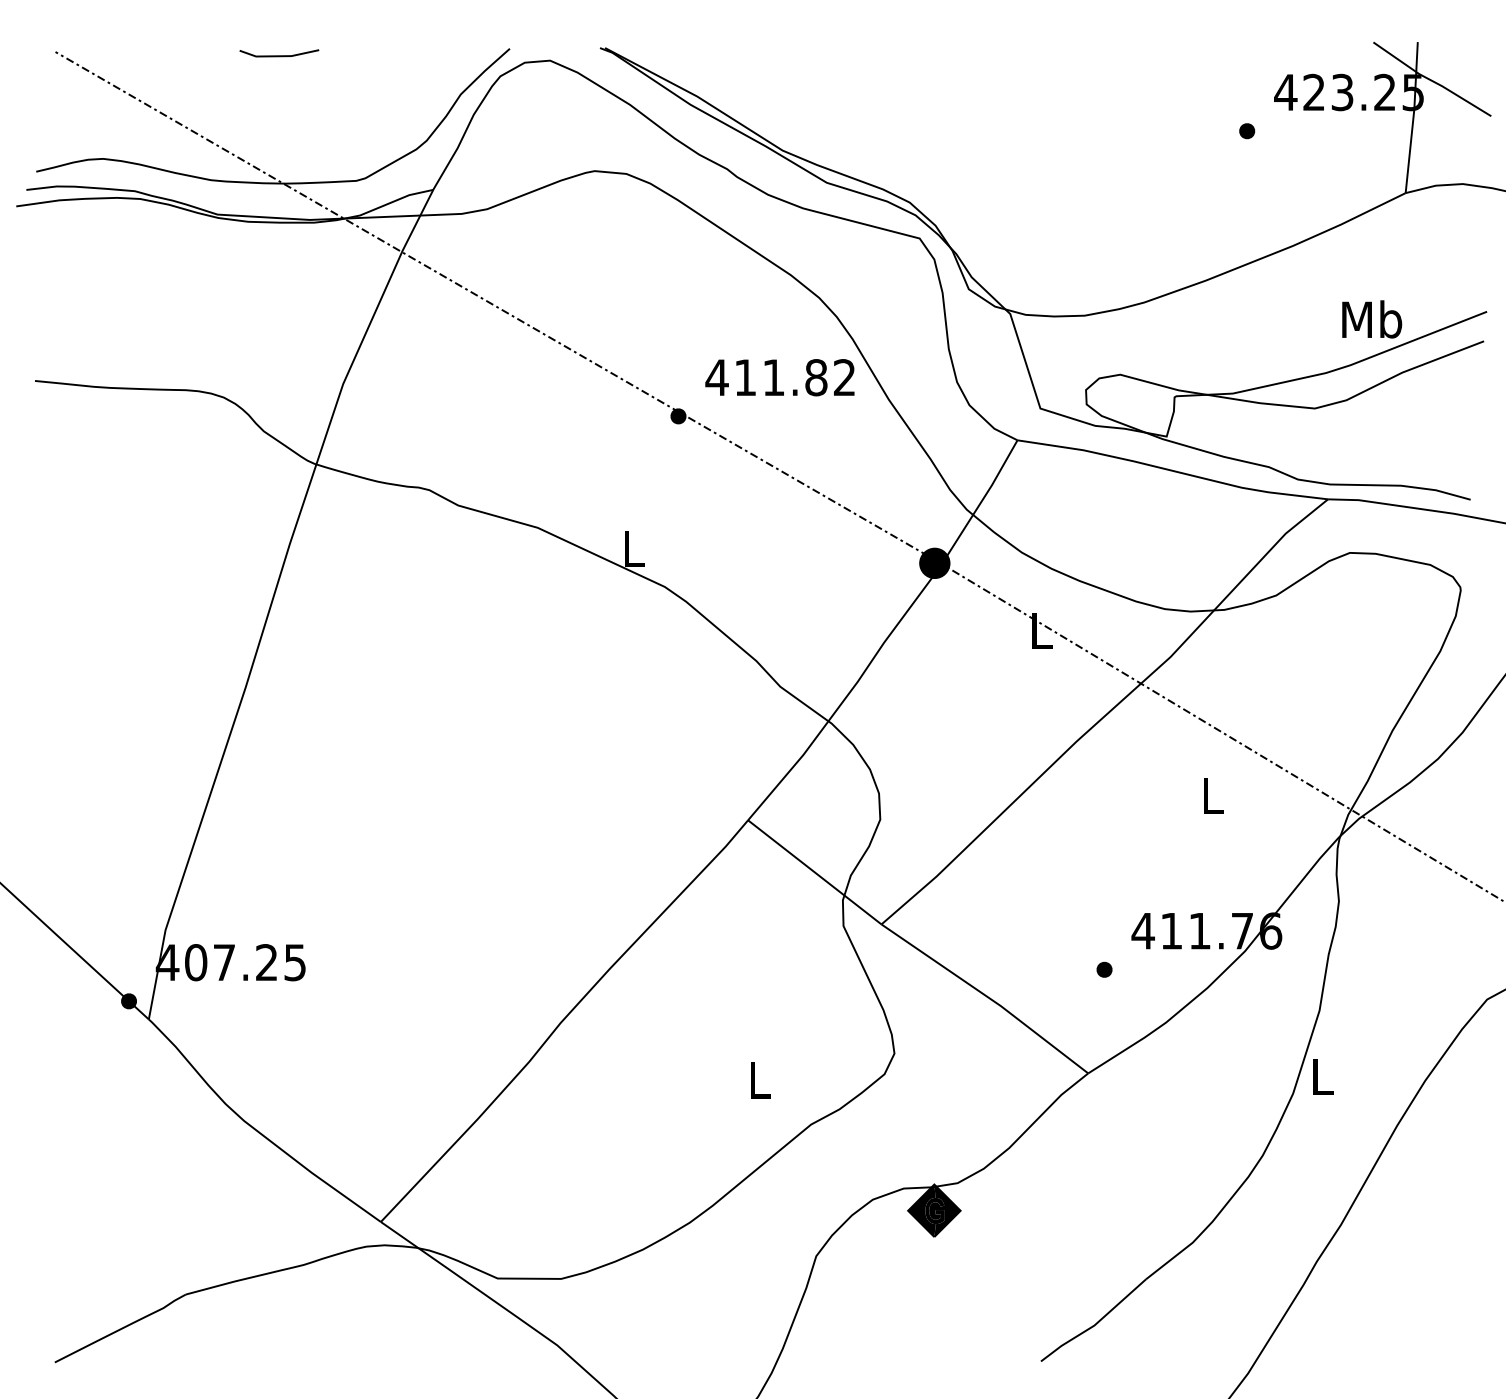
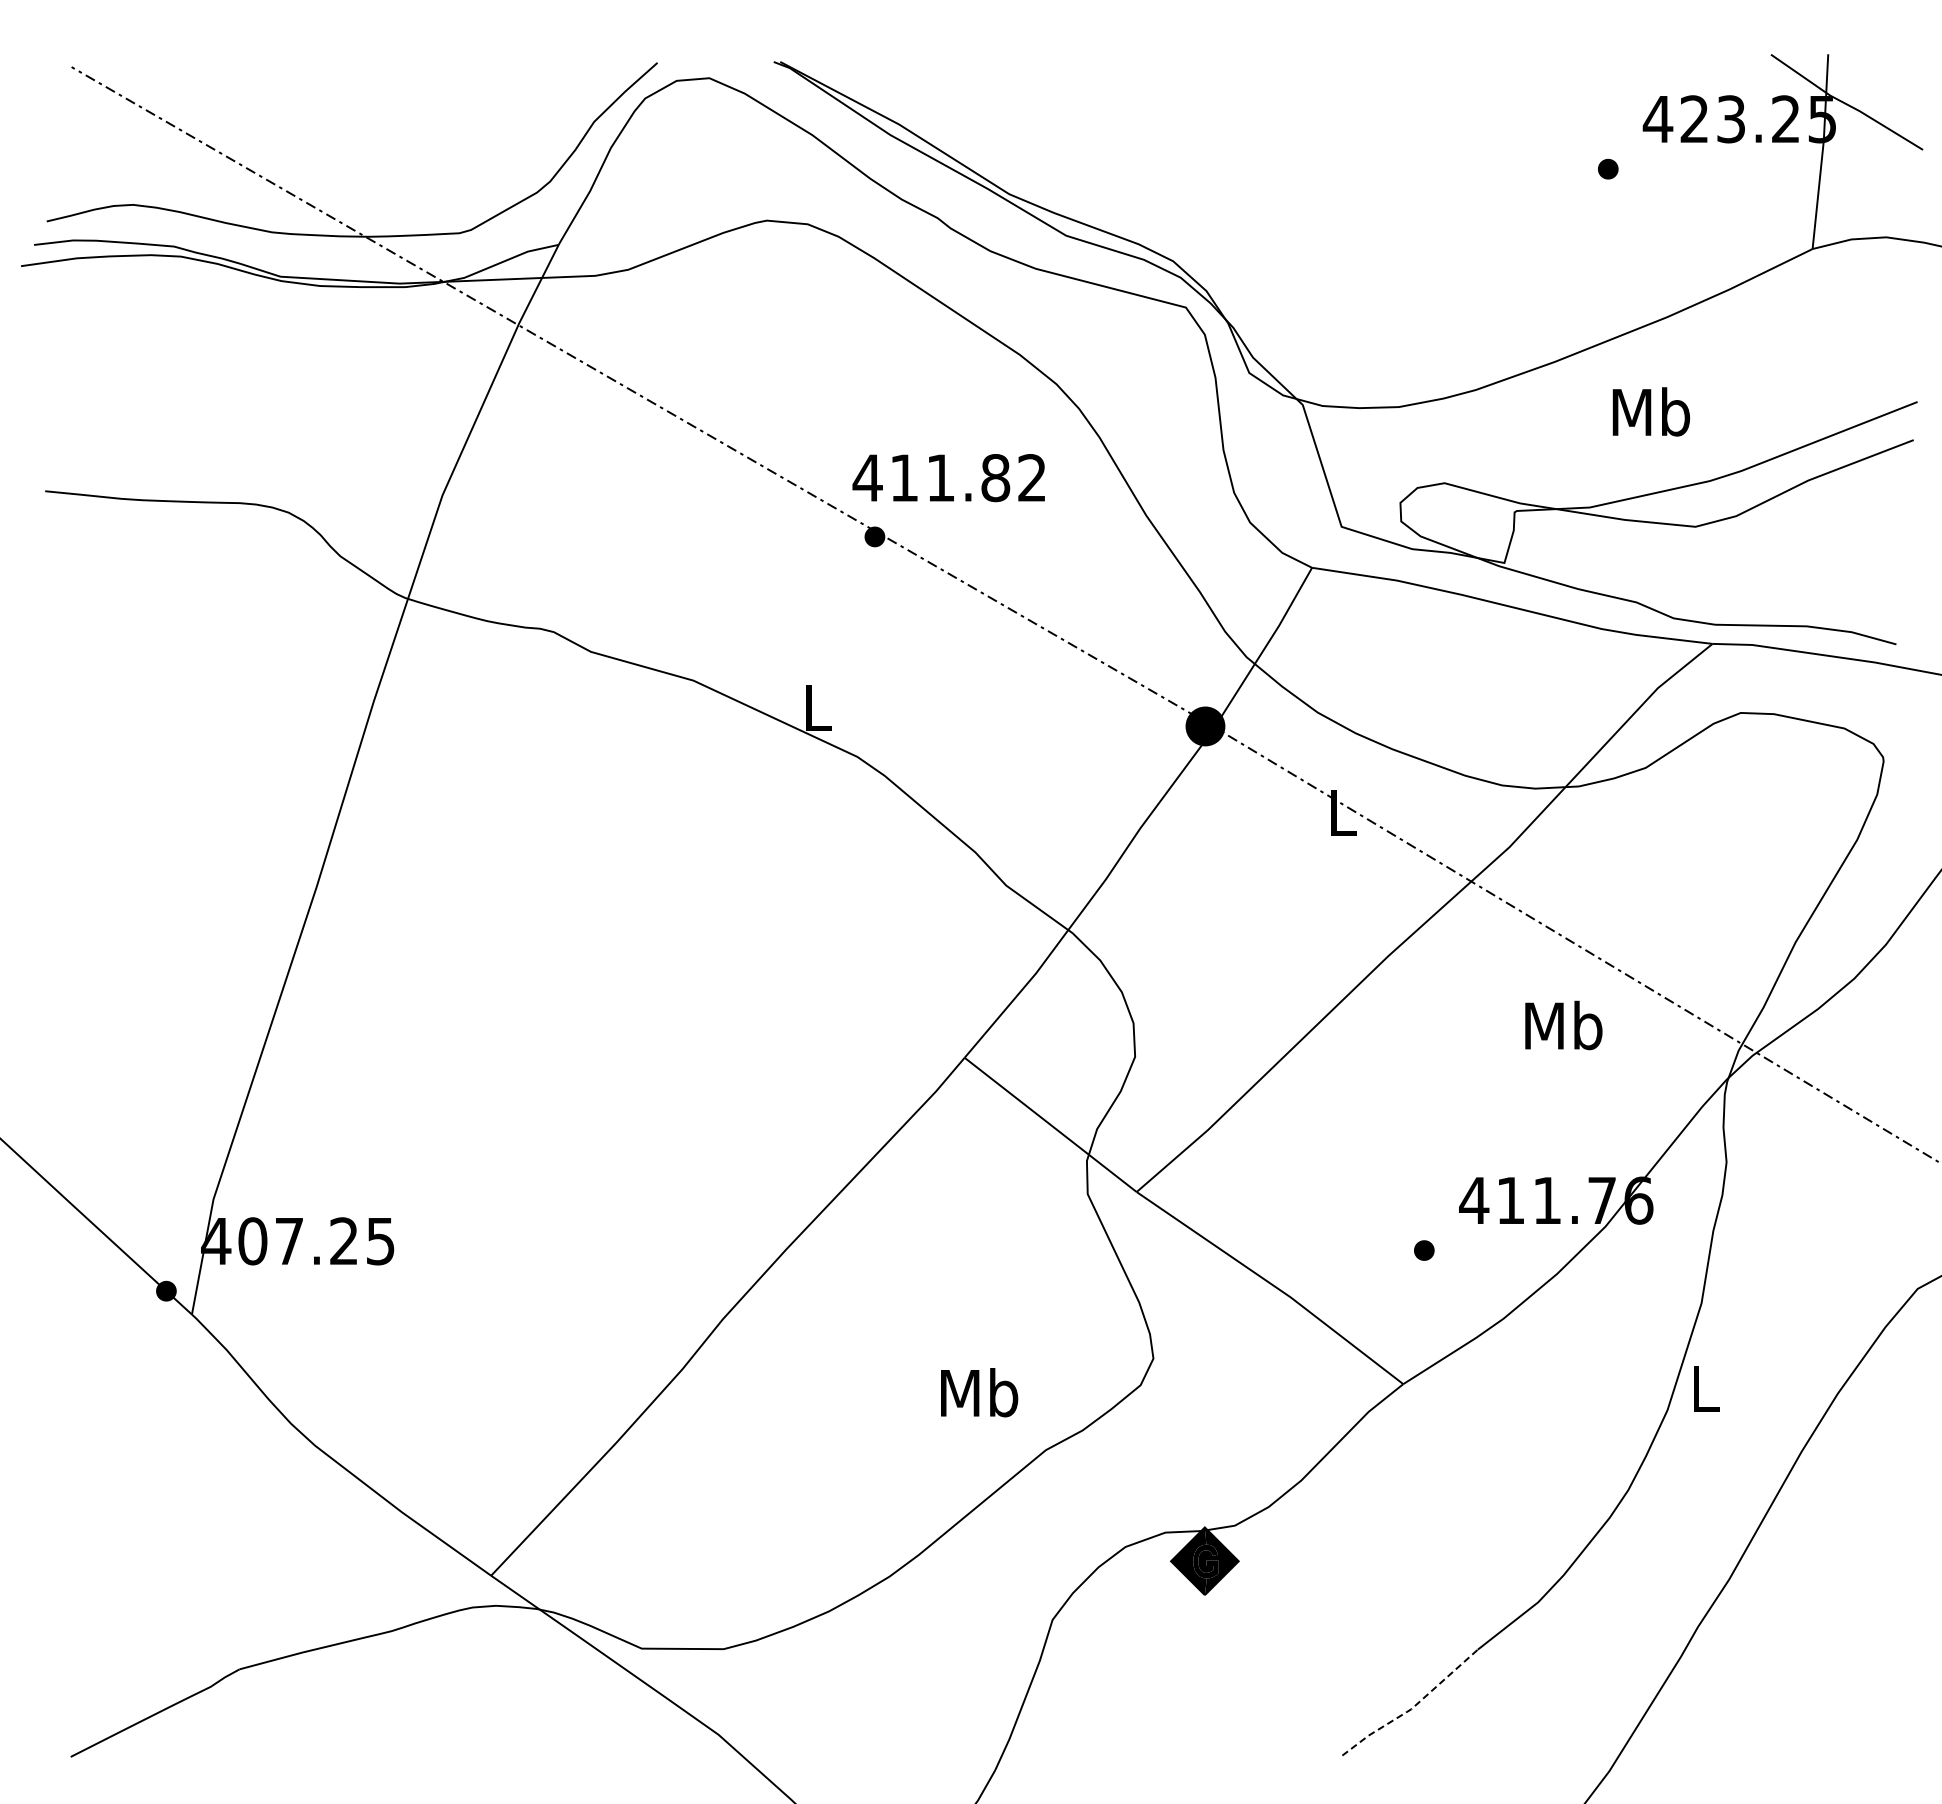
line: (279, 55) -> (360, 71), removed
text: (1372, 319) -> (1651, 411), moved
text: (779, 378) -> (948, 478), moved
text: (1212, 795) -> (1563, 1025), L -> Mb
text: (759, 1079) -> (979, 1392), L -> Mb
line: (1095, 1324) -> (1412, 1707), solid -> dashed

